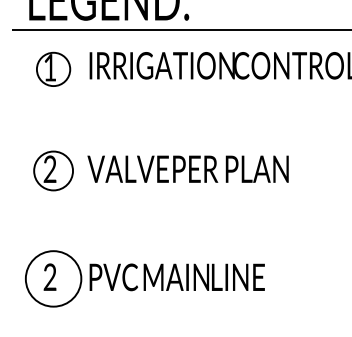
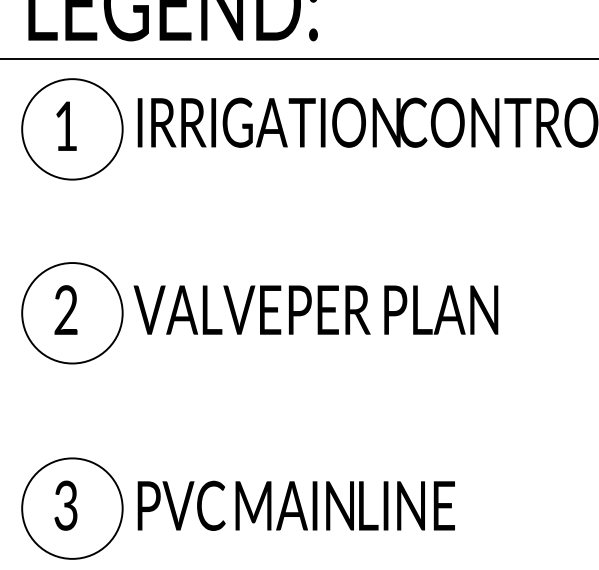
circle: (53, 69) -> (72, 129), size x1.67
circle: (53, 170) -> (72, 312), size x1.43
text: (49, 281) -> (65, 513), 2 -> 3

